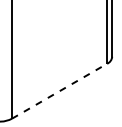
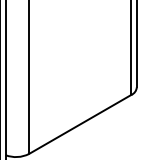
line: (59, 91) -> (80, 124), dashed -> solid

